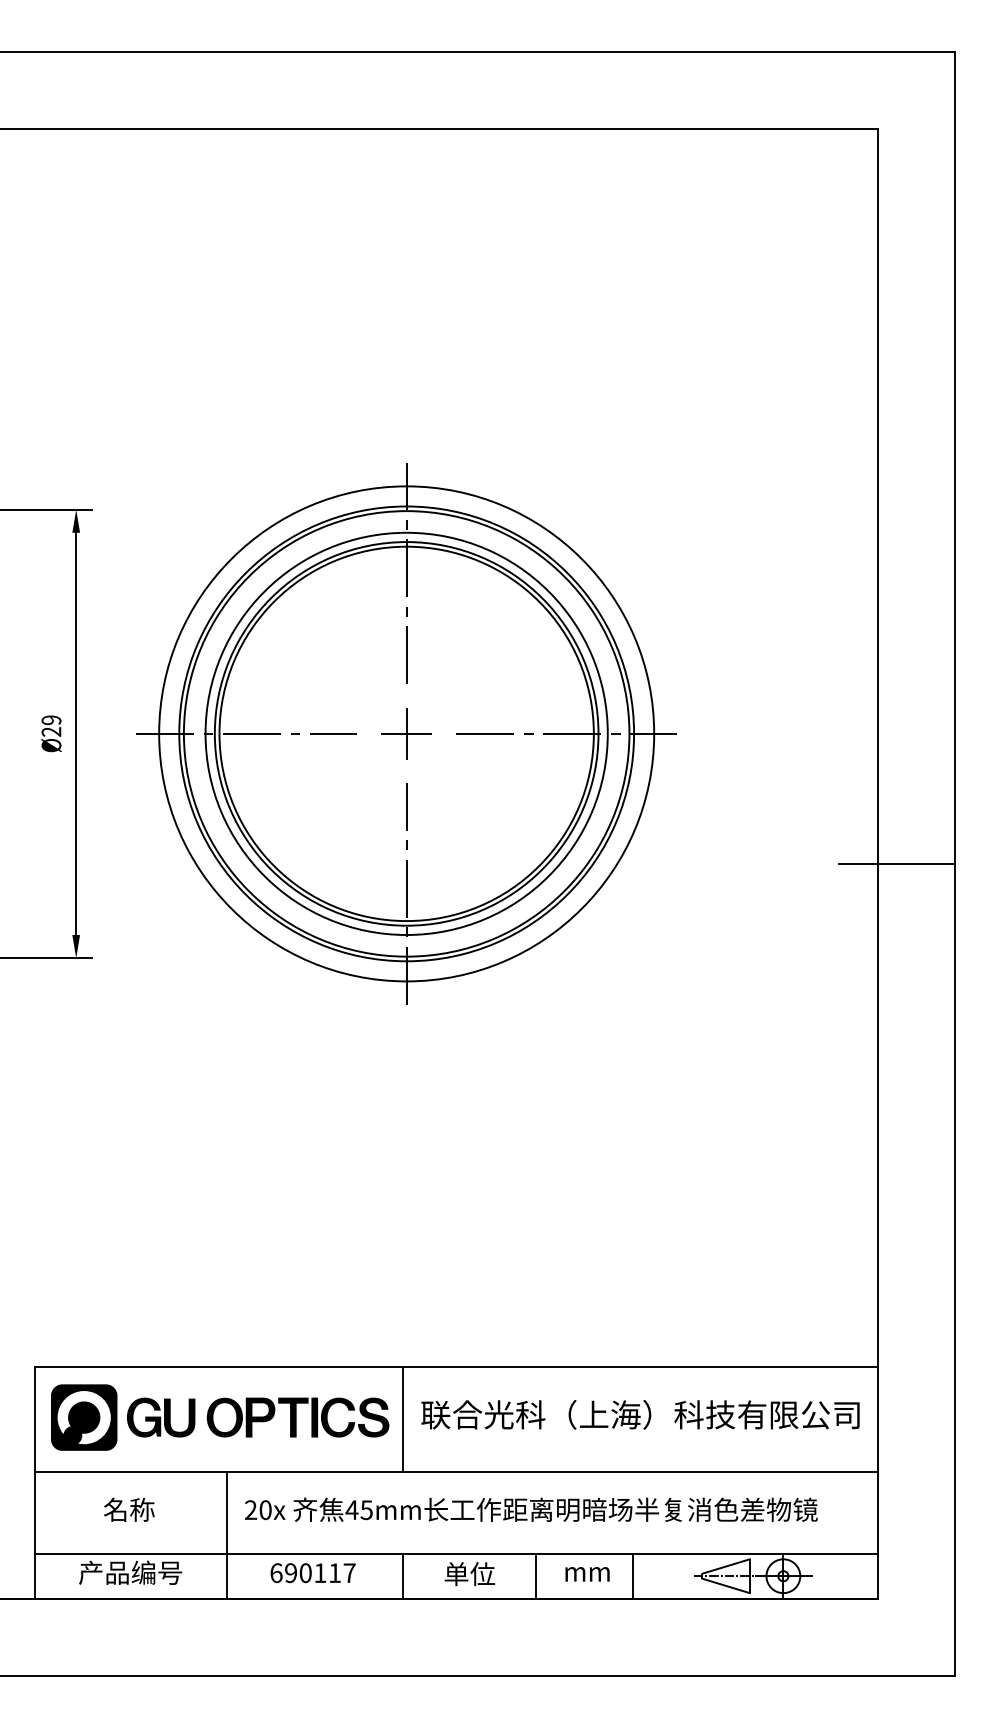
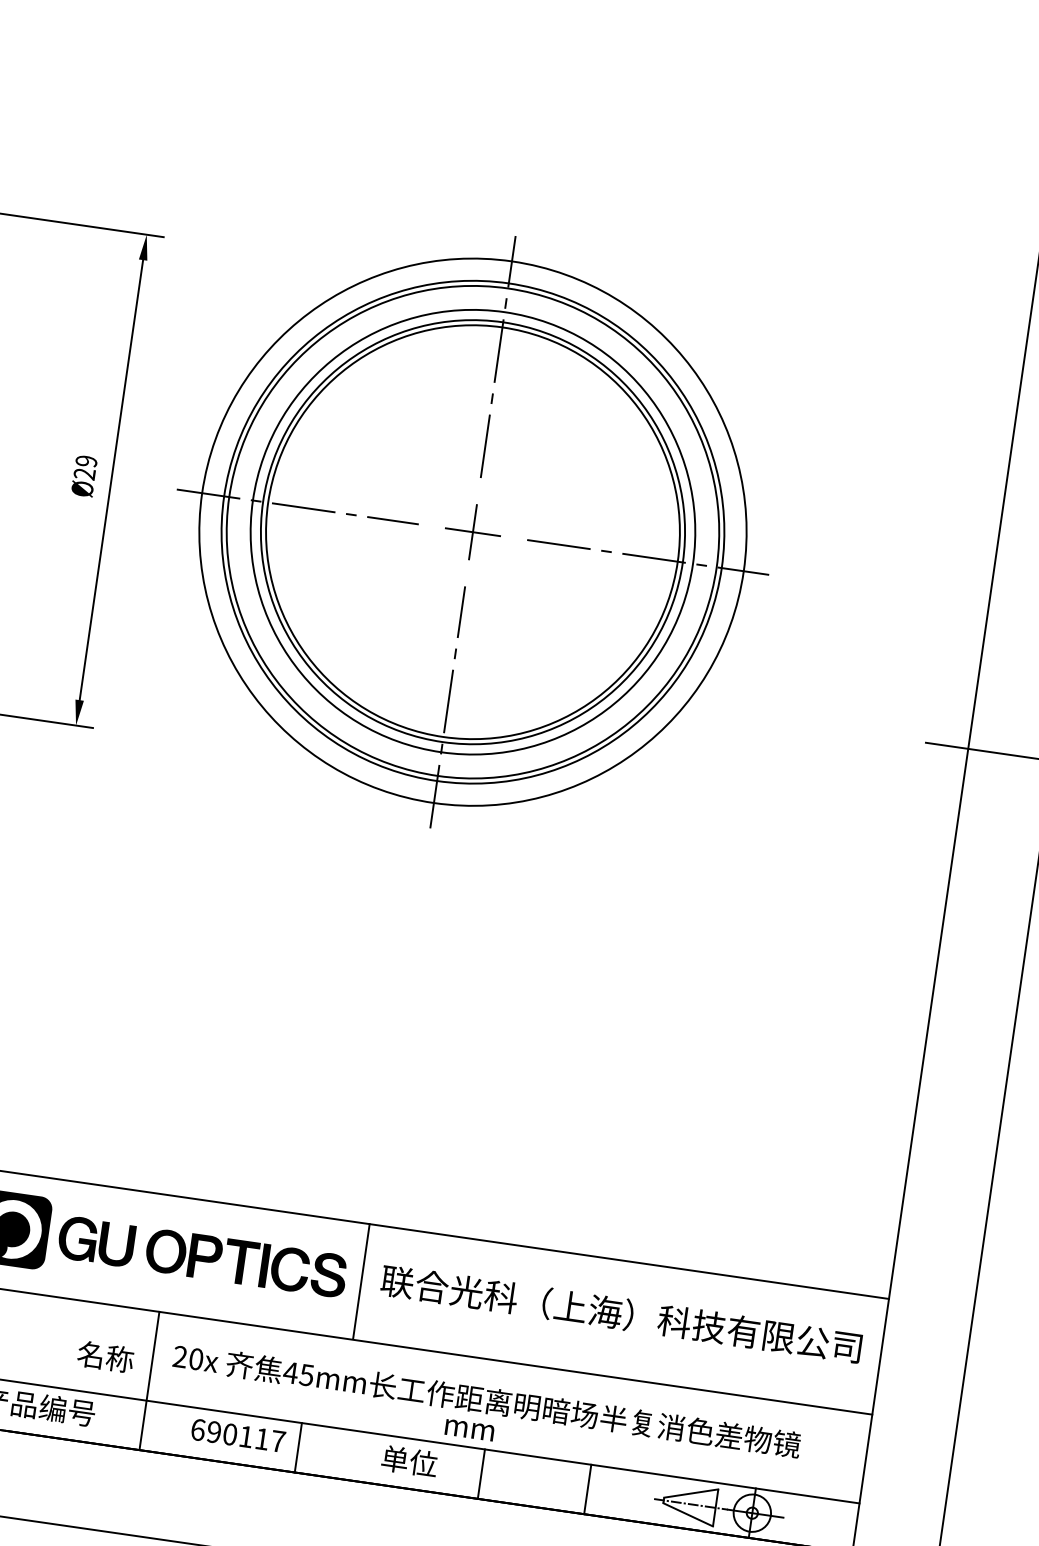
text: (129, 1509) -> (106, 1356), moved
text: (587, 1574) -> (469, 1430), moved
line: (403, 1575) -> (298, 1446), moved

